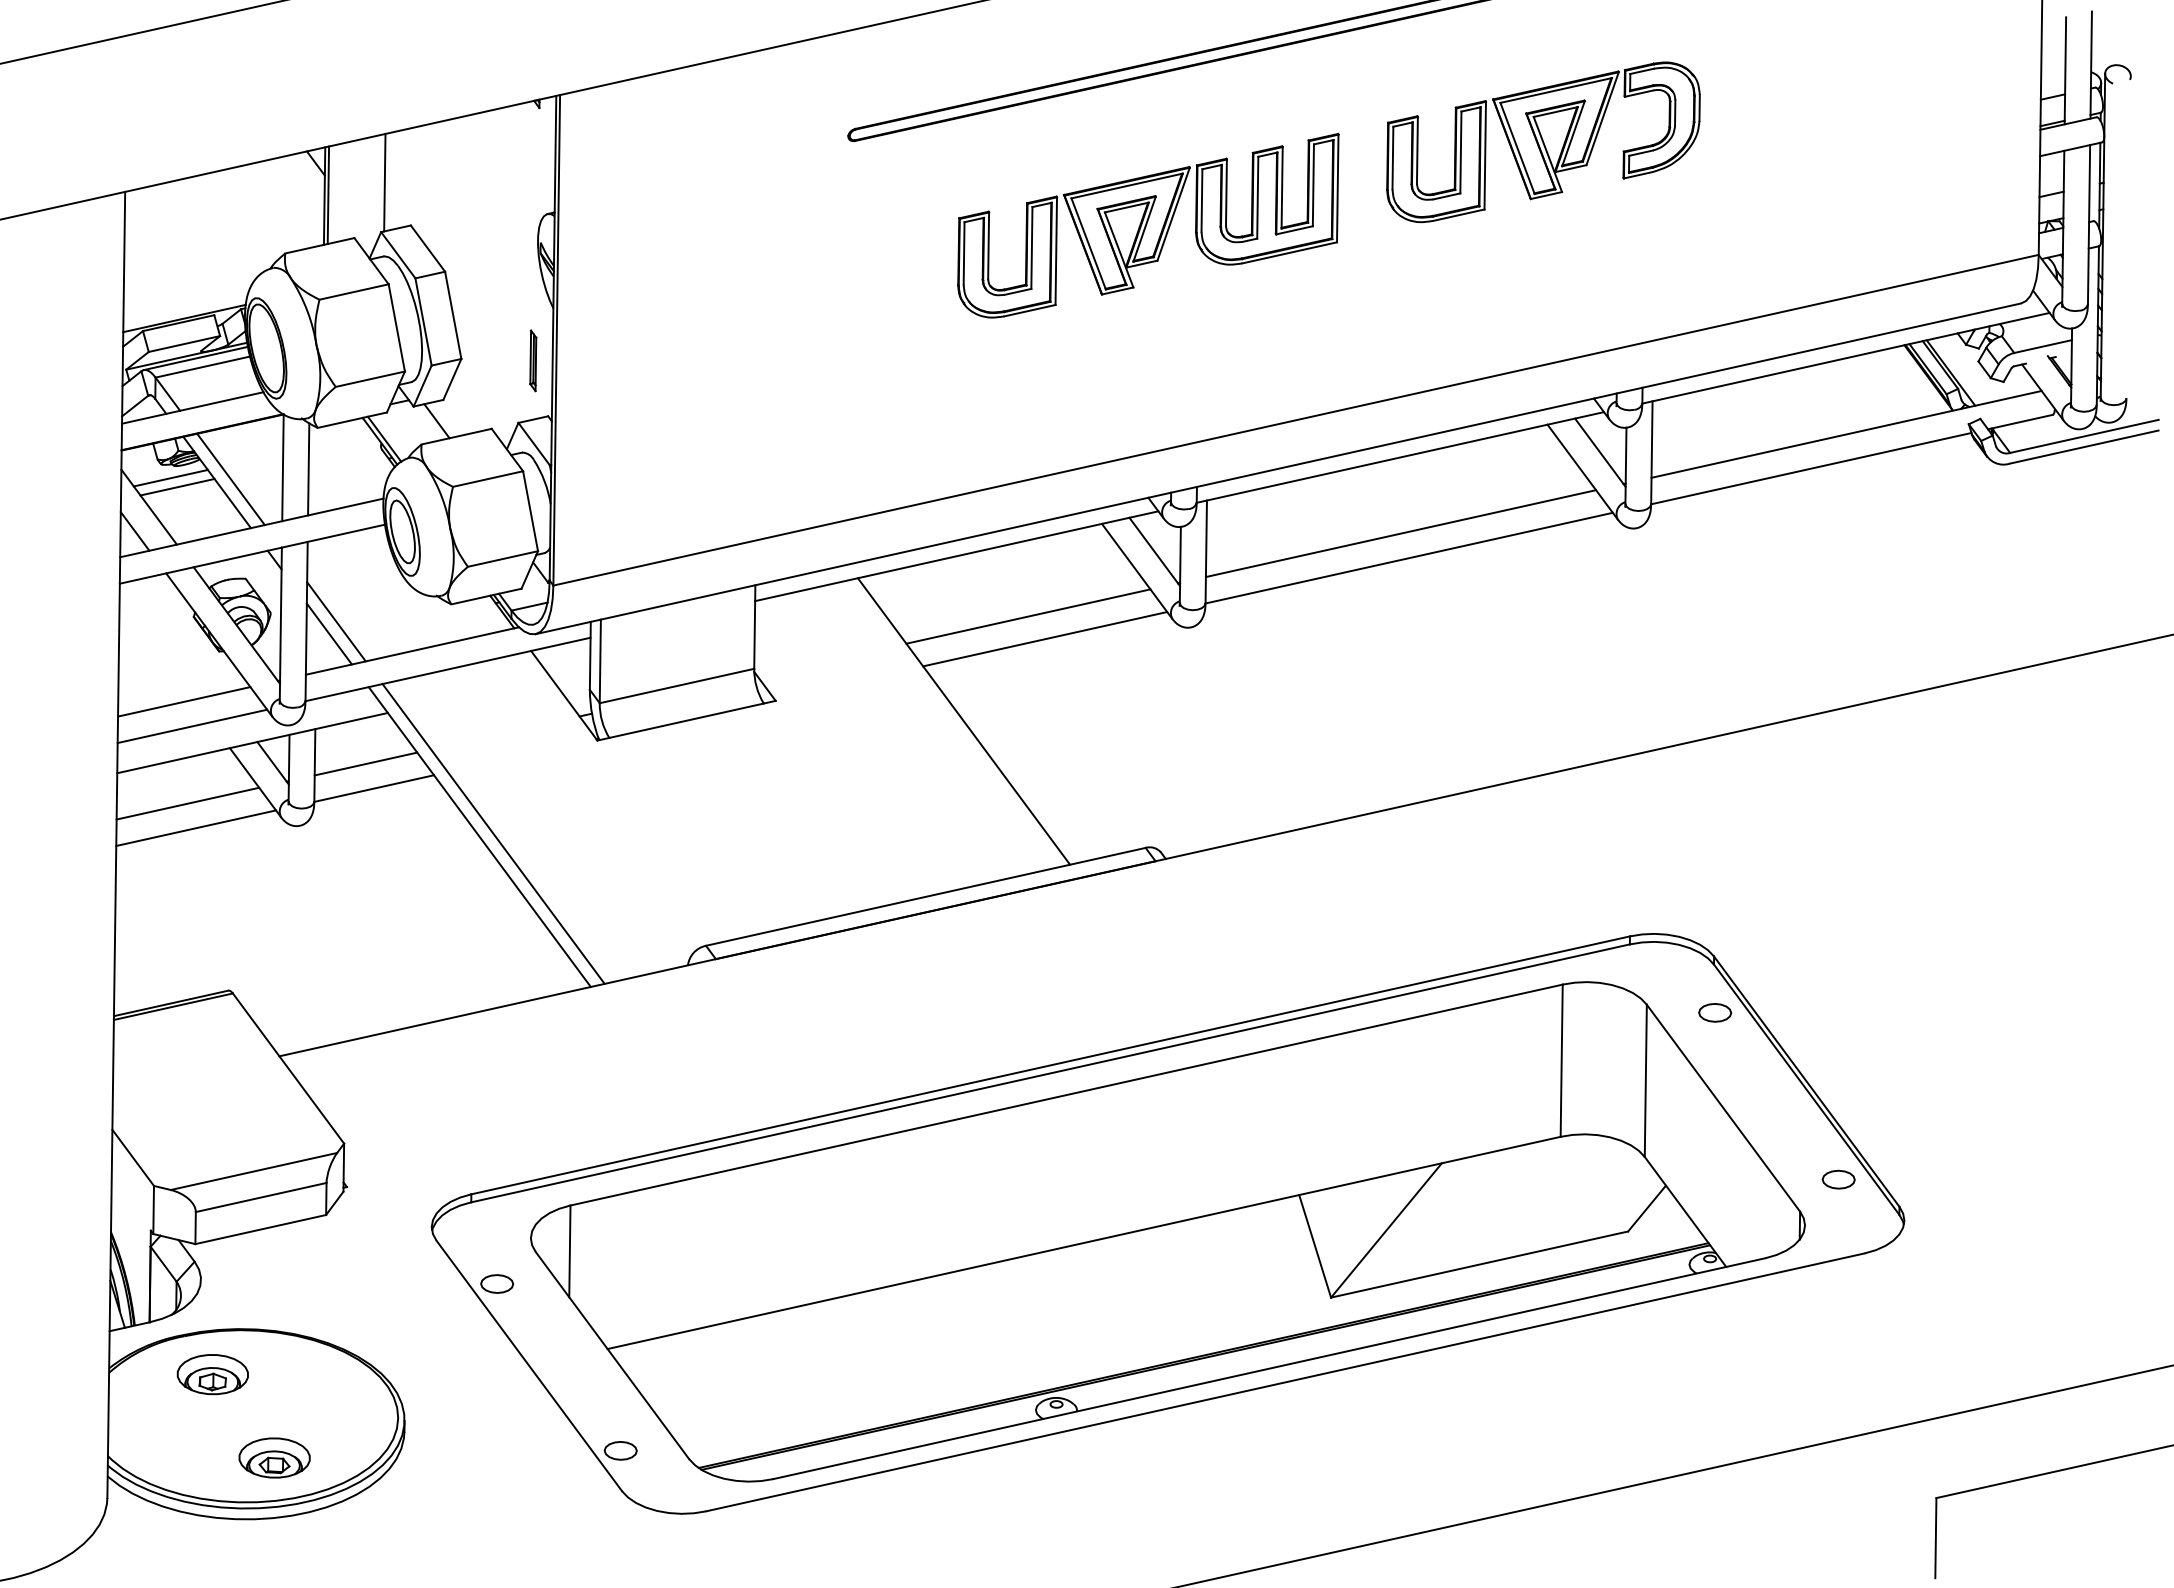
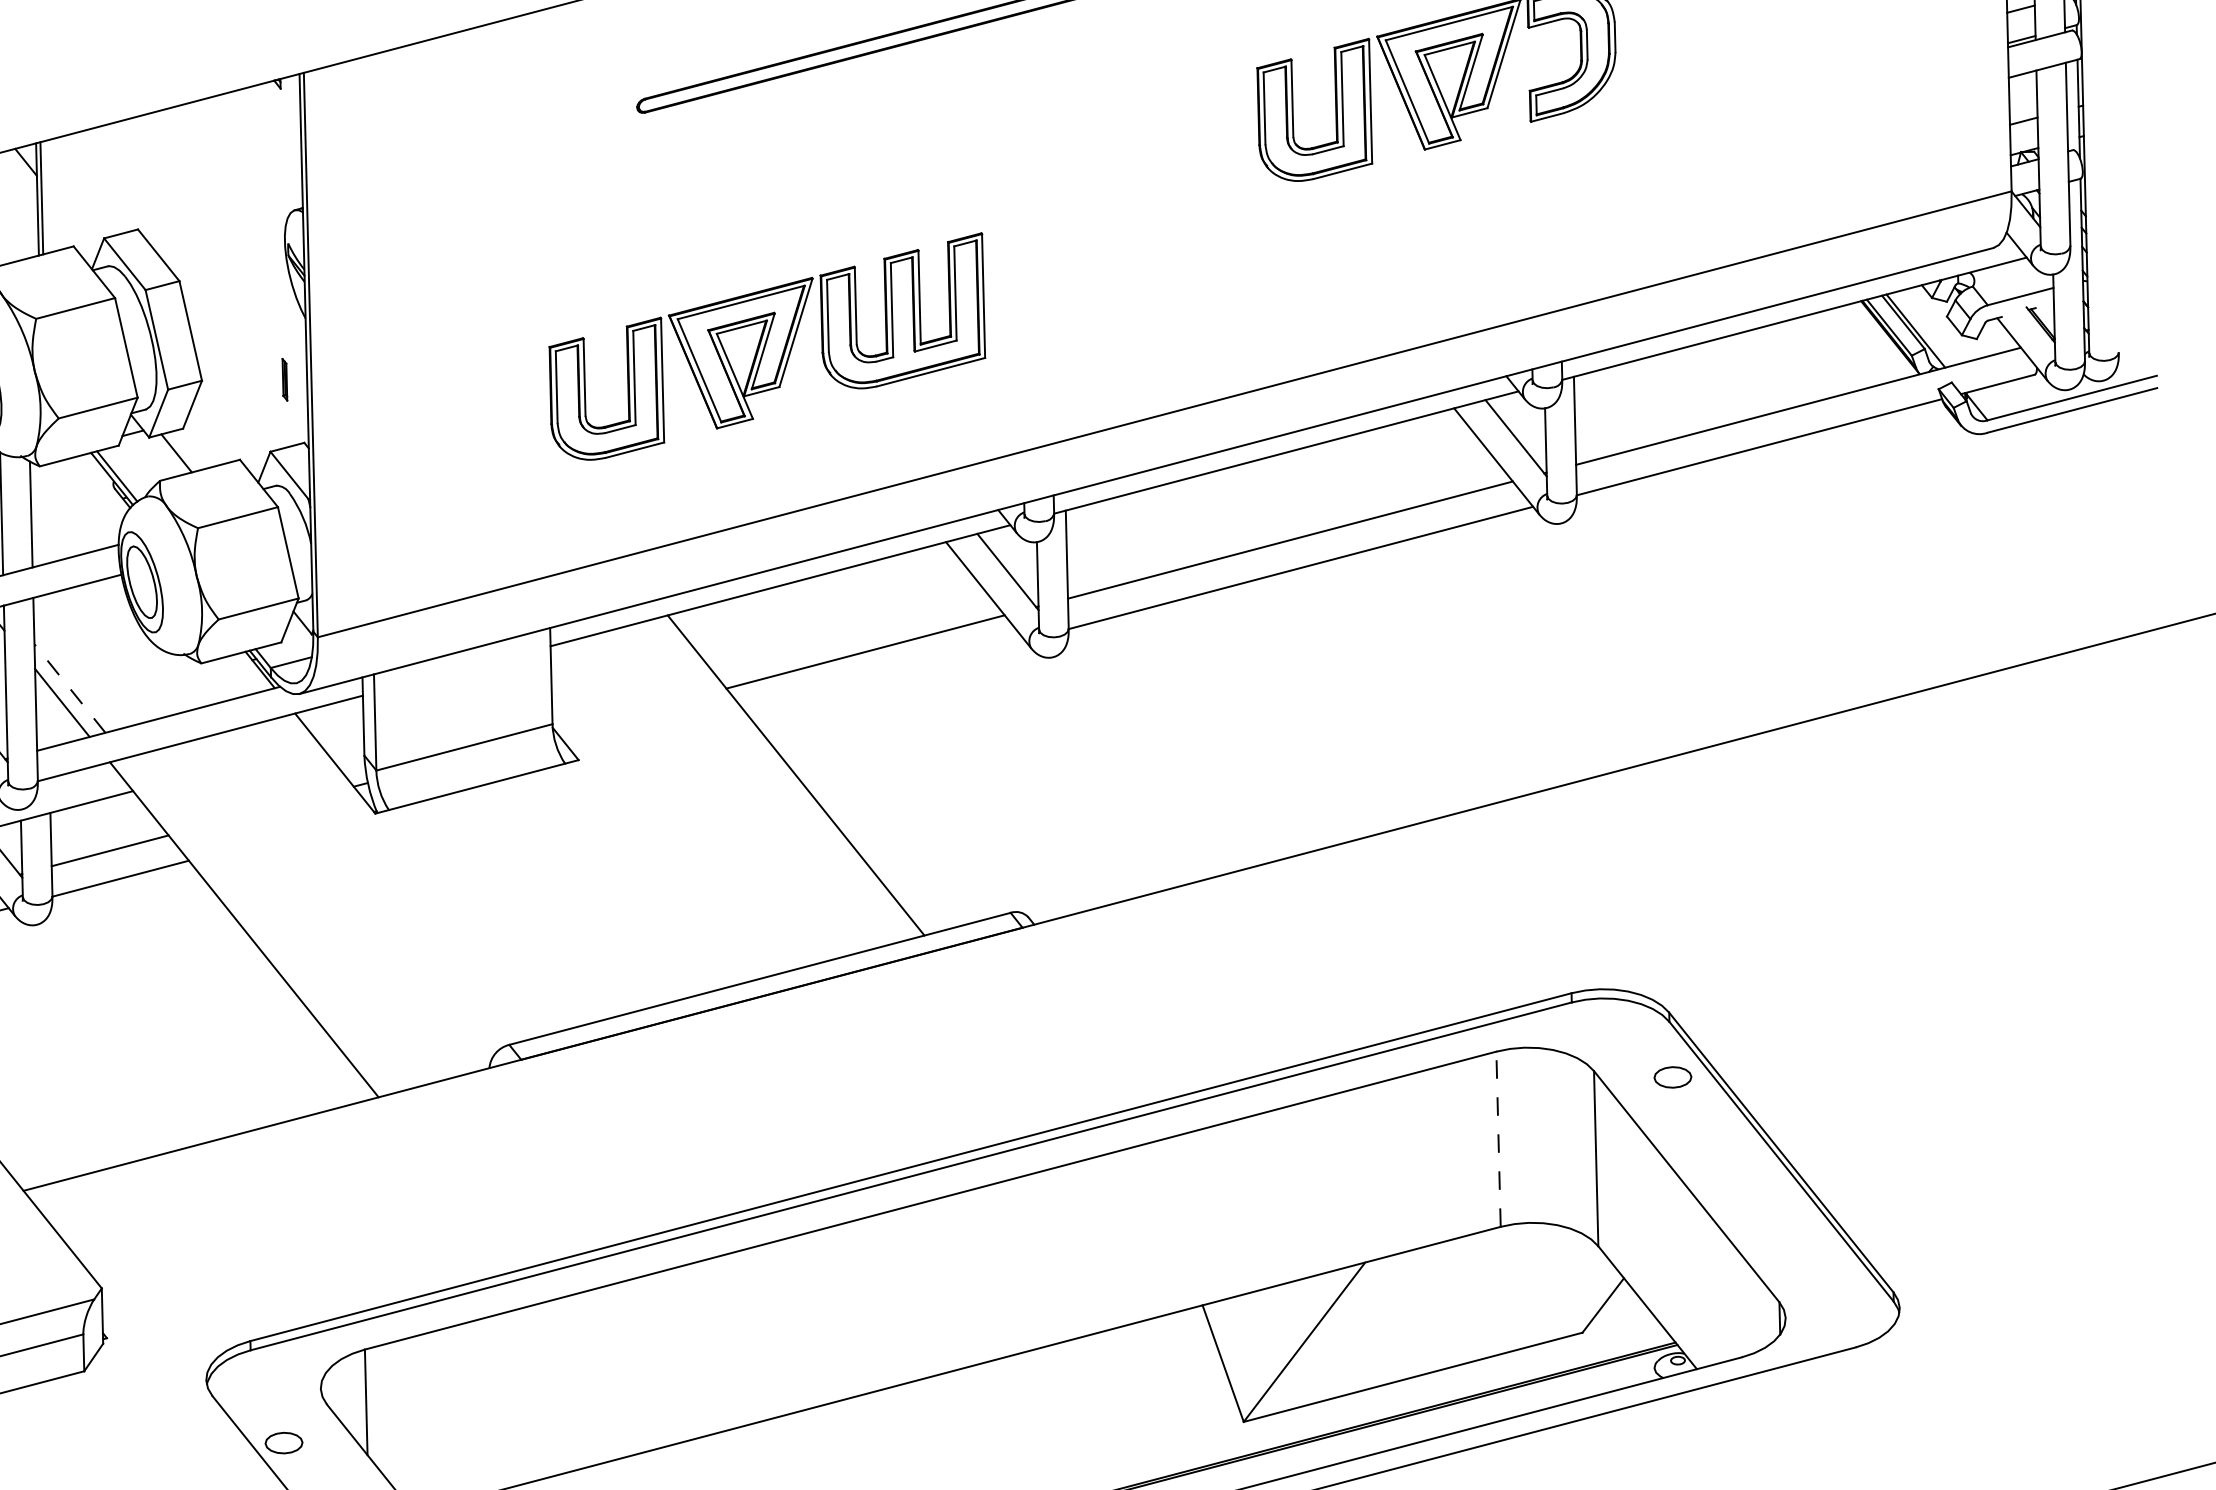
line: (384, 182) -> (105, 181), removed
part: (1148, 225) -> (767, 346), moved
part: (533, 360) -> (285, 379), size x0.6
line: (336, 621) -> (69, 688), solid -> dashed
line: (1045, 639) -> (886, 677), removed
line: (493, 833) -> (259, 925), removed
line: (1561, 1060) -> (1498, 1139), solid -> dashed
part: (1838, 1179) -> (1822, 1263), removed

